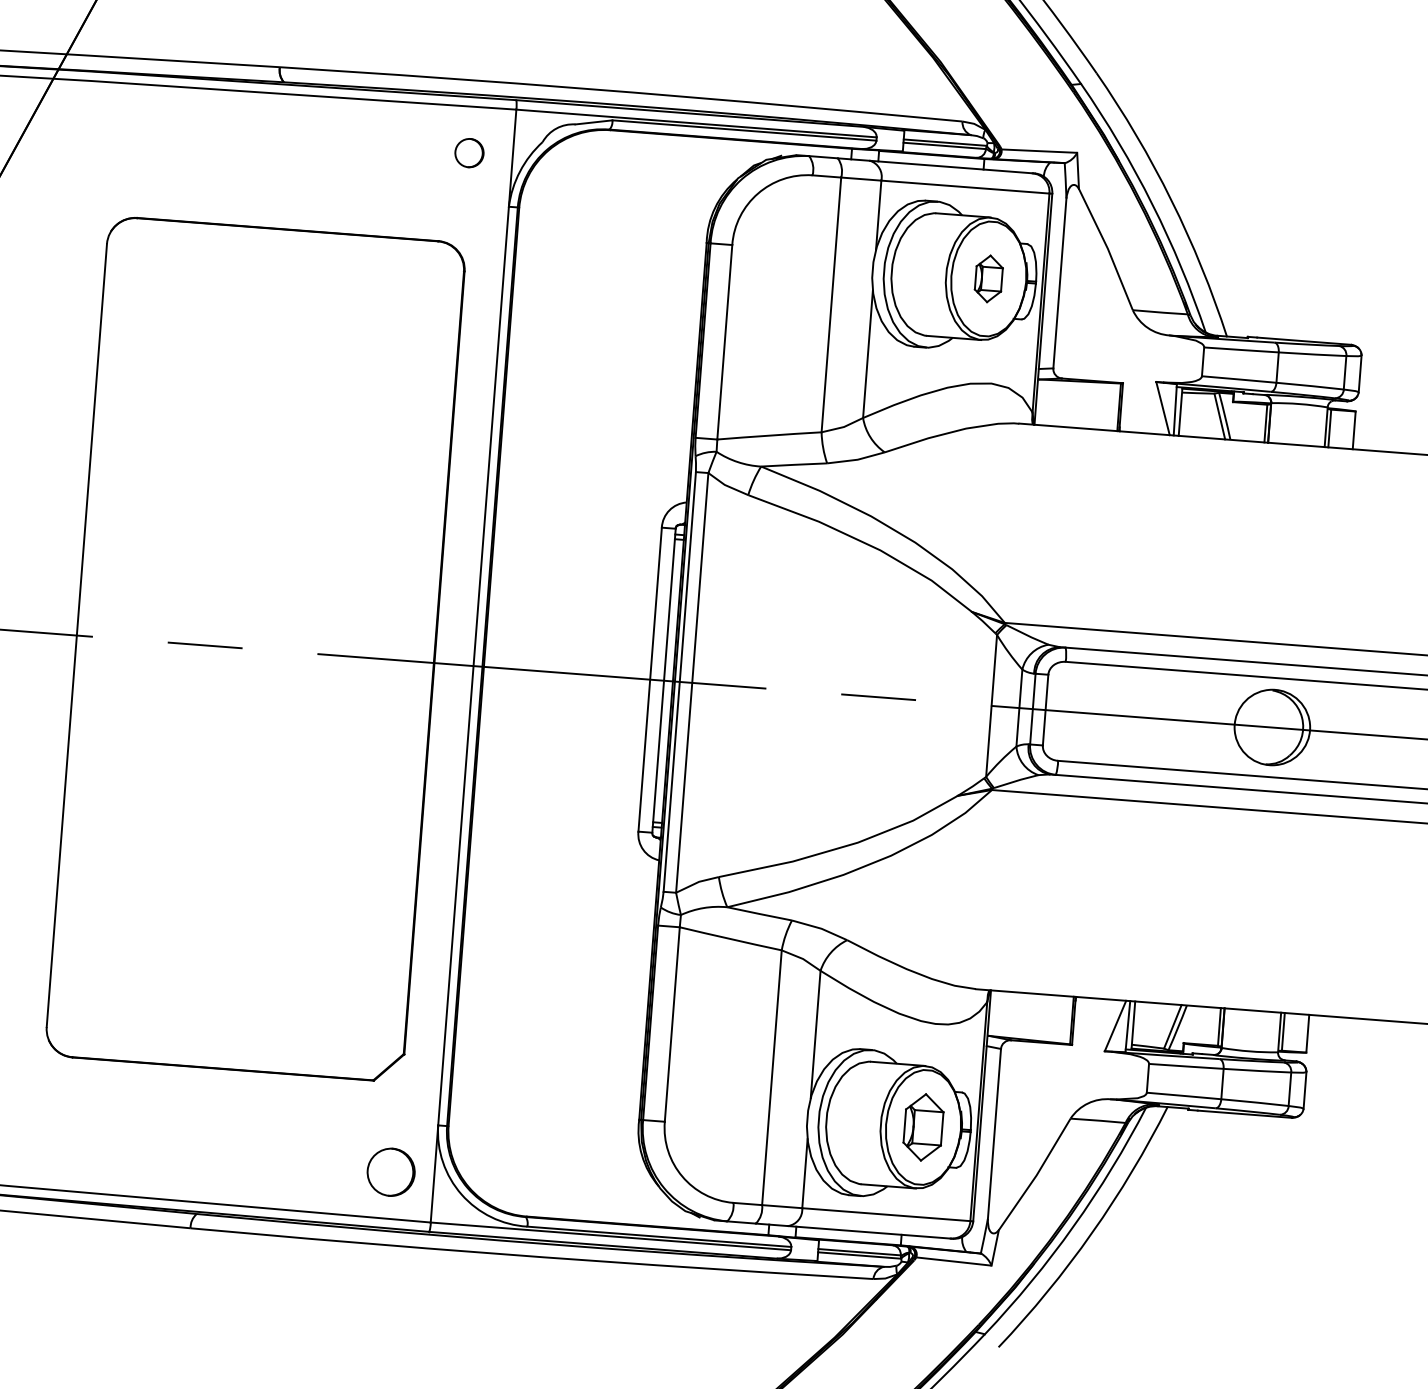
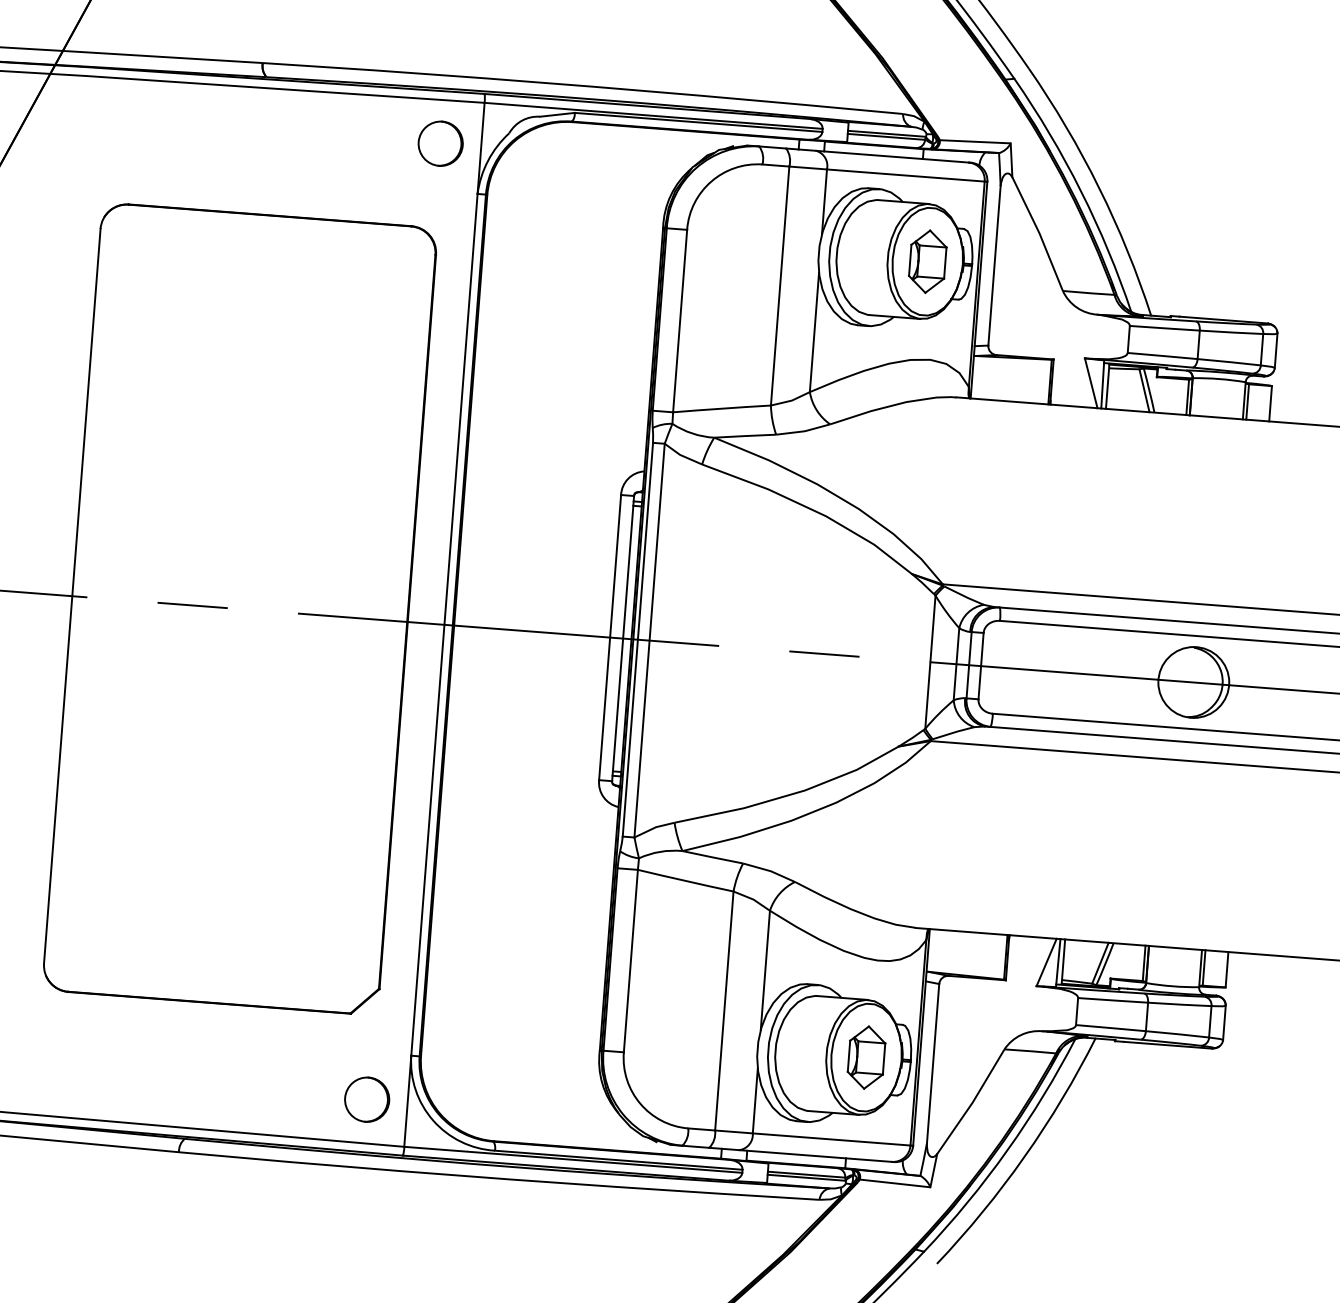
part: (469, 152) -> (440, 143), size x1.67
part: (988, 278) -> (927, 261), size x1.43

